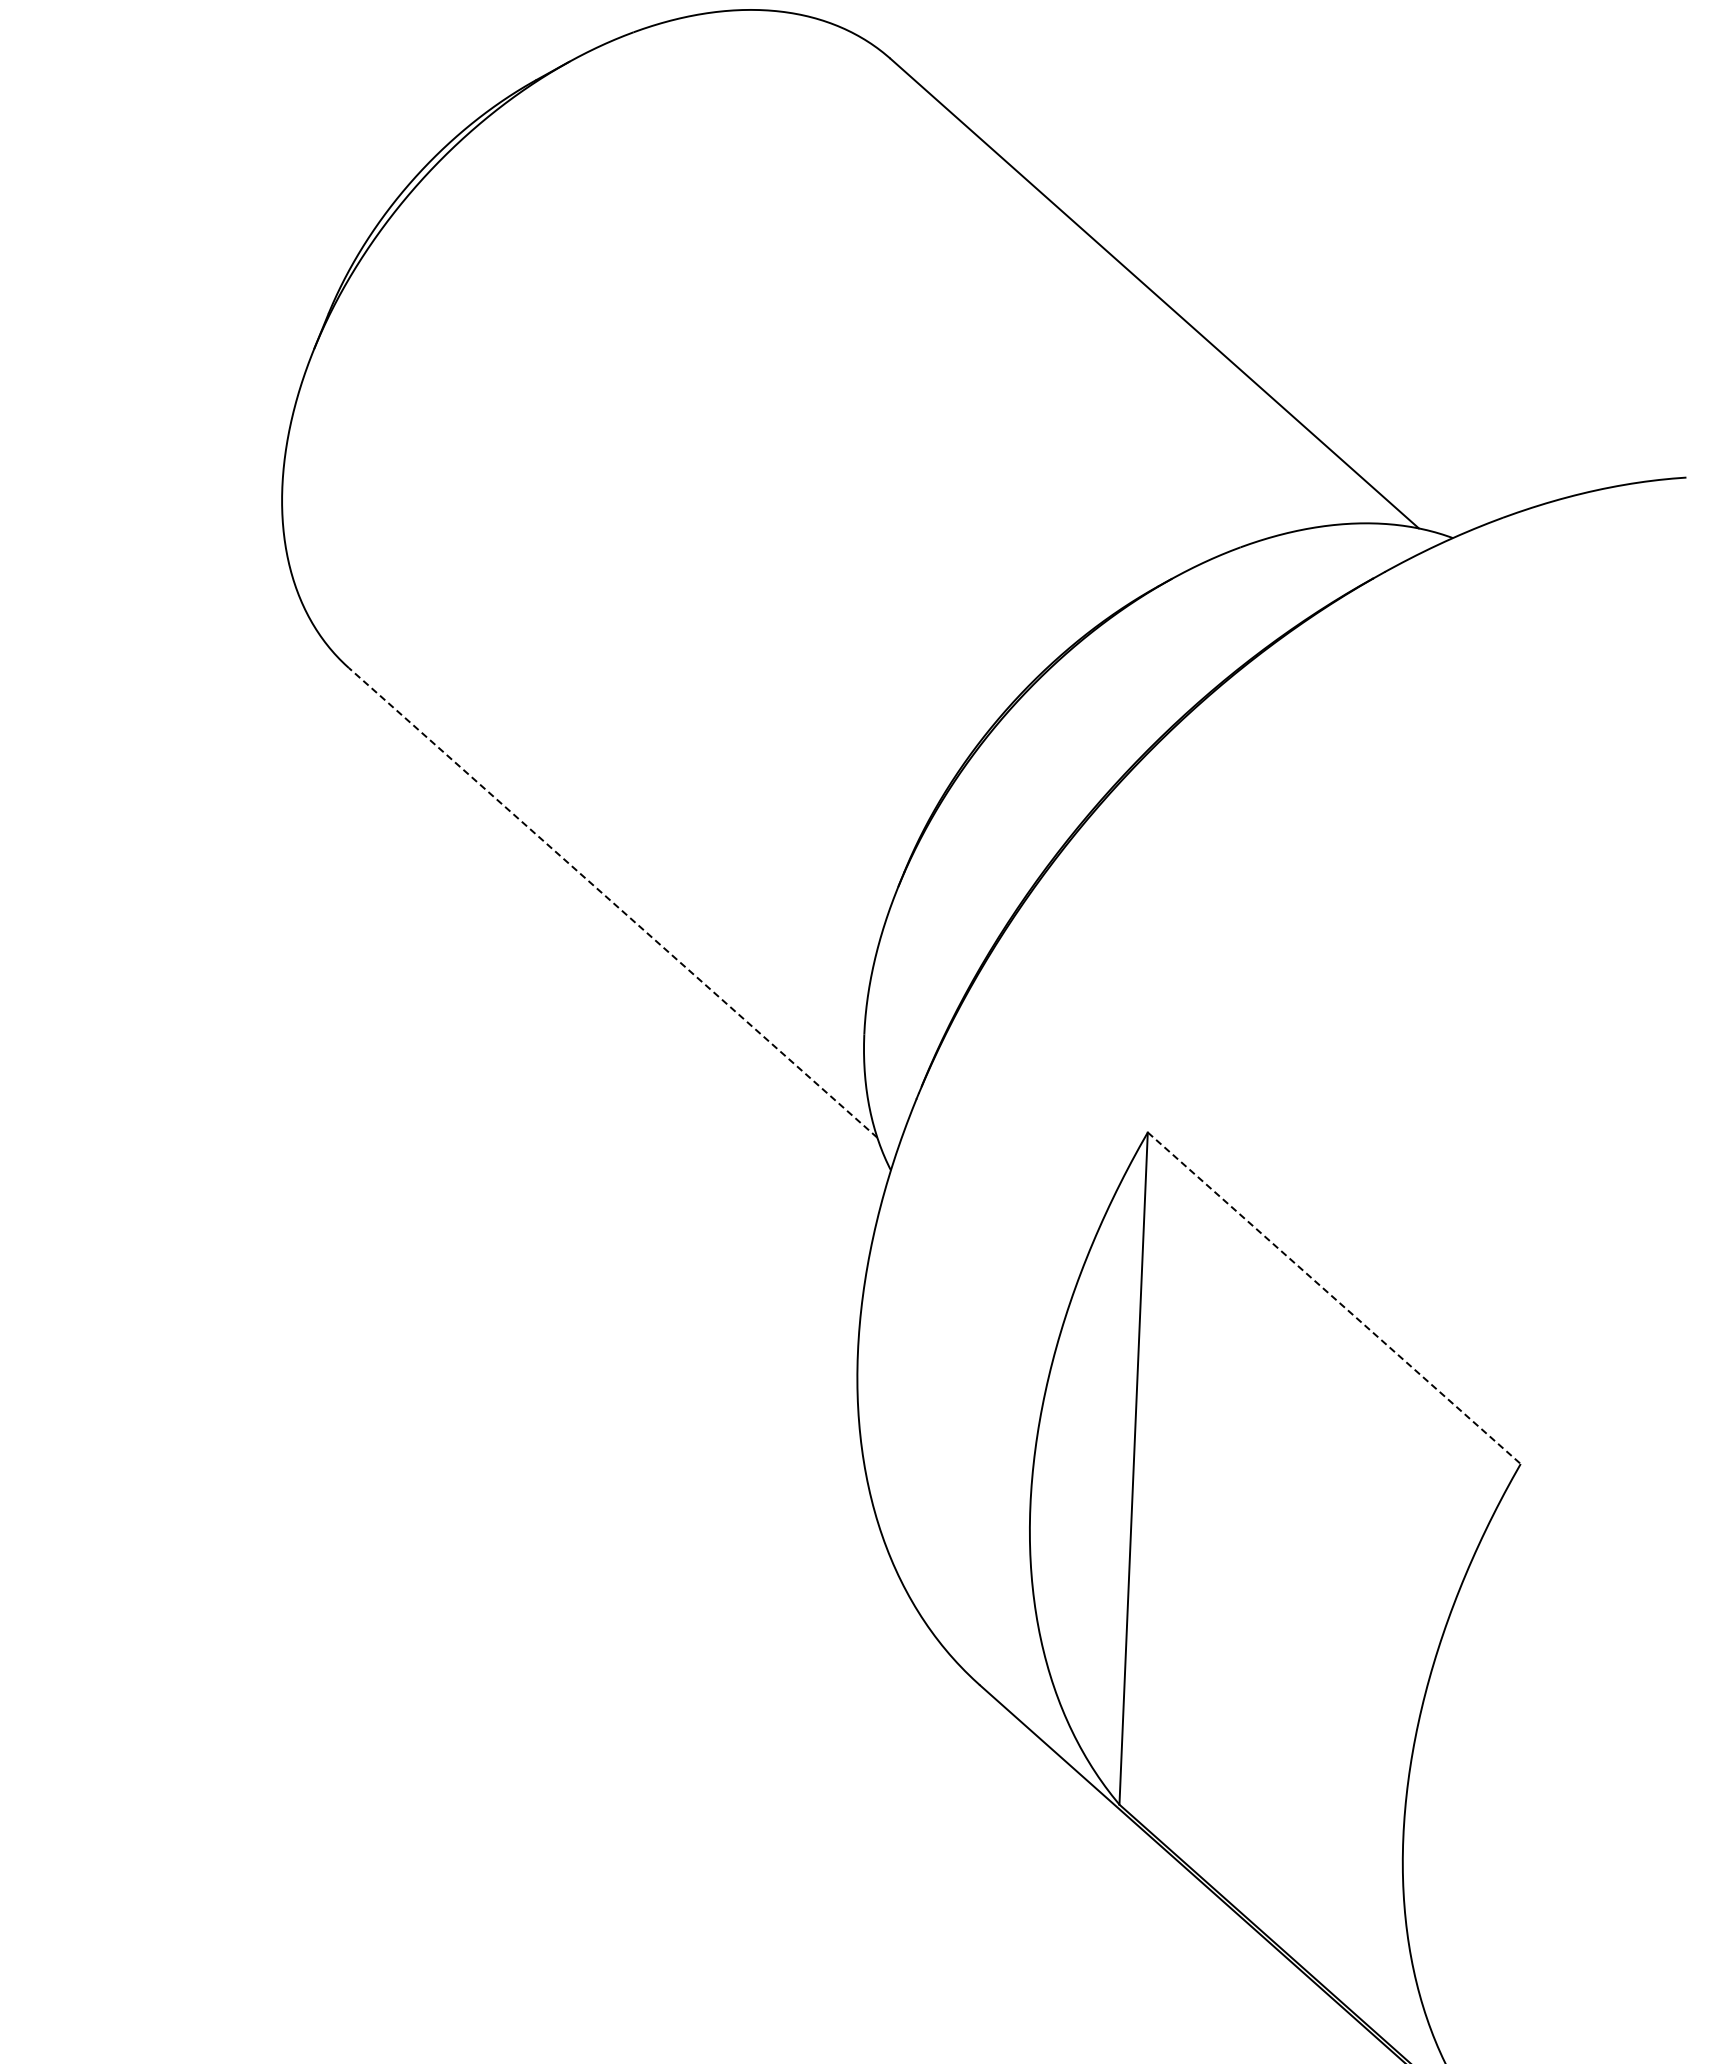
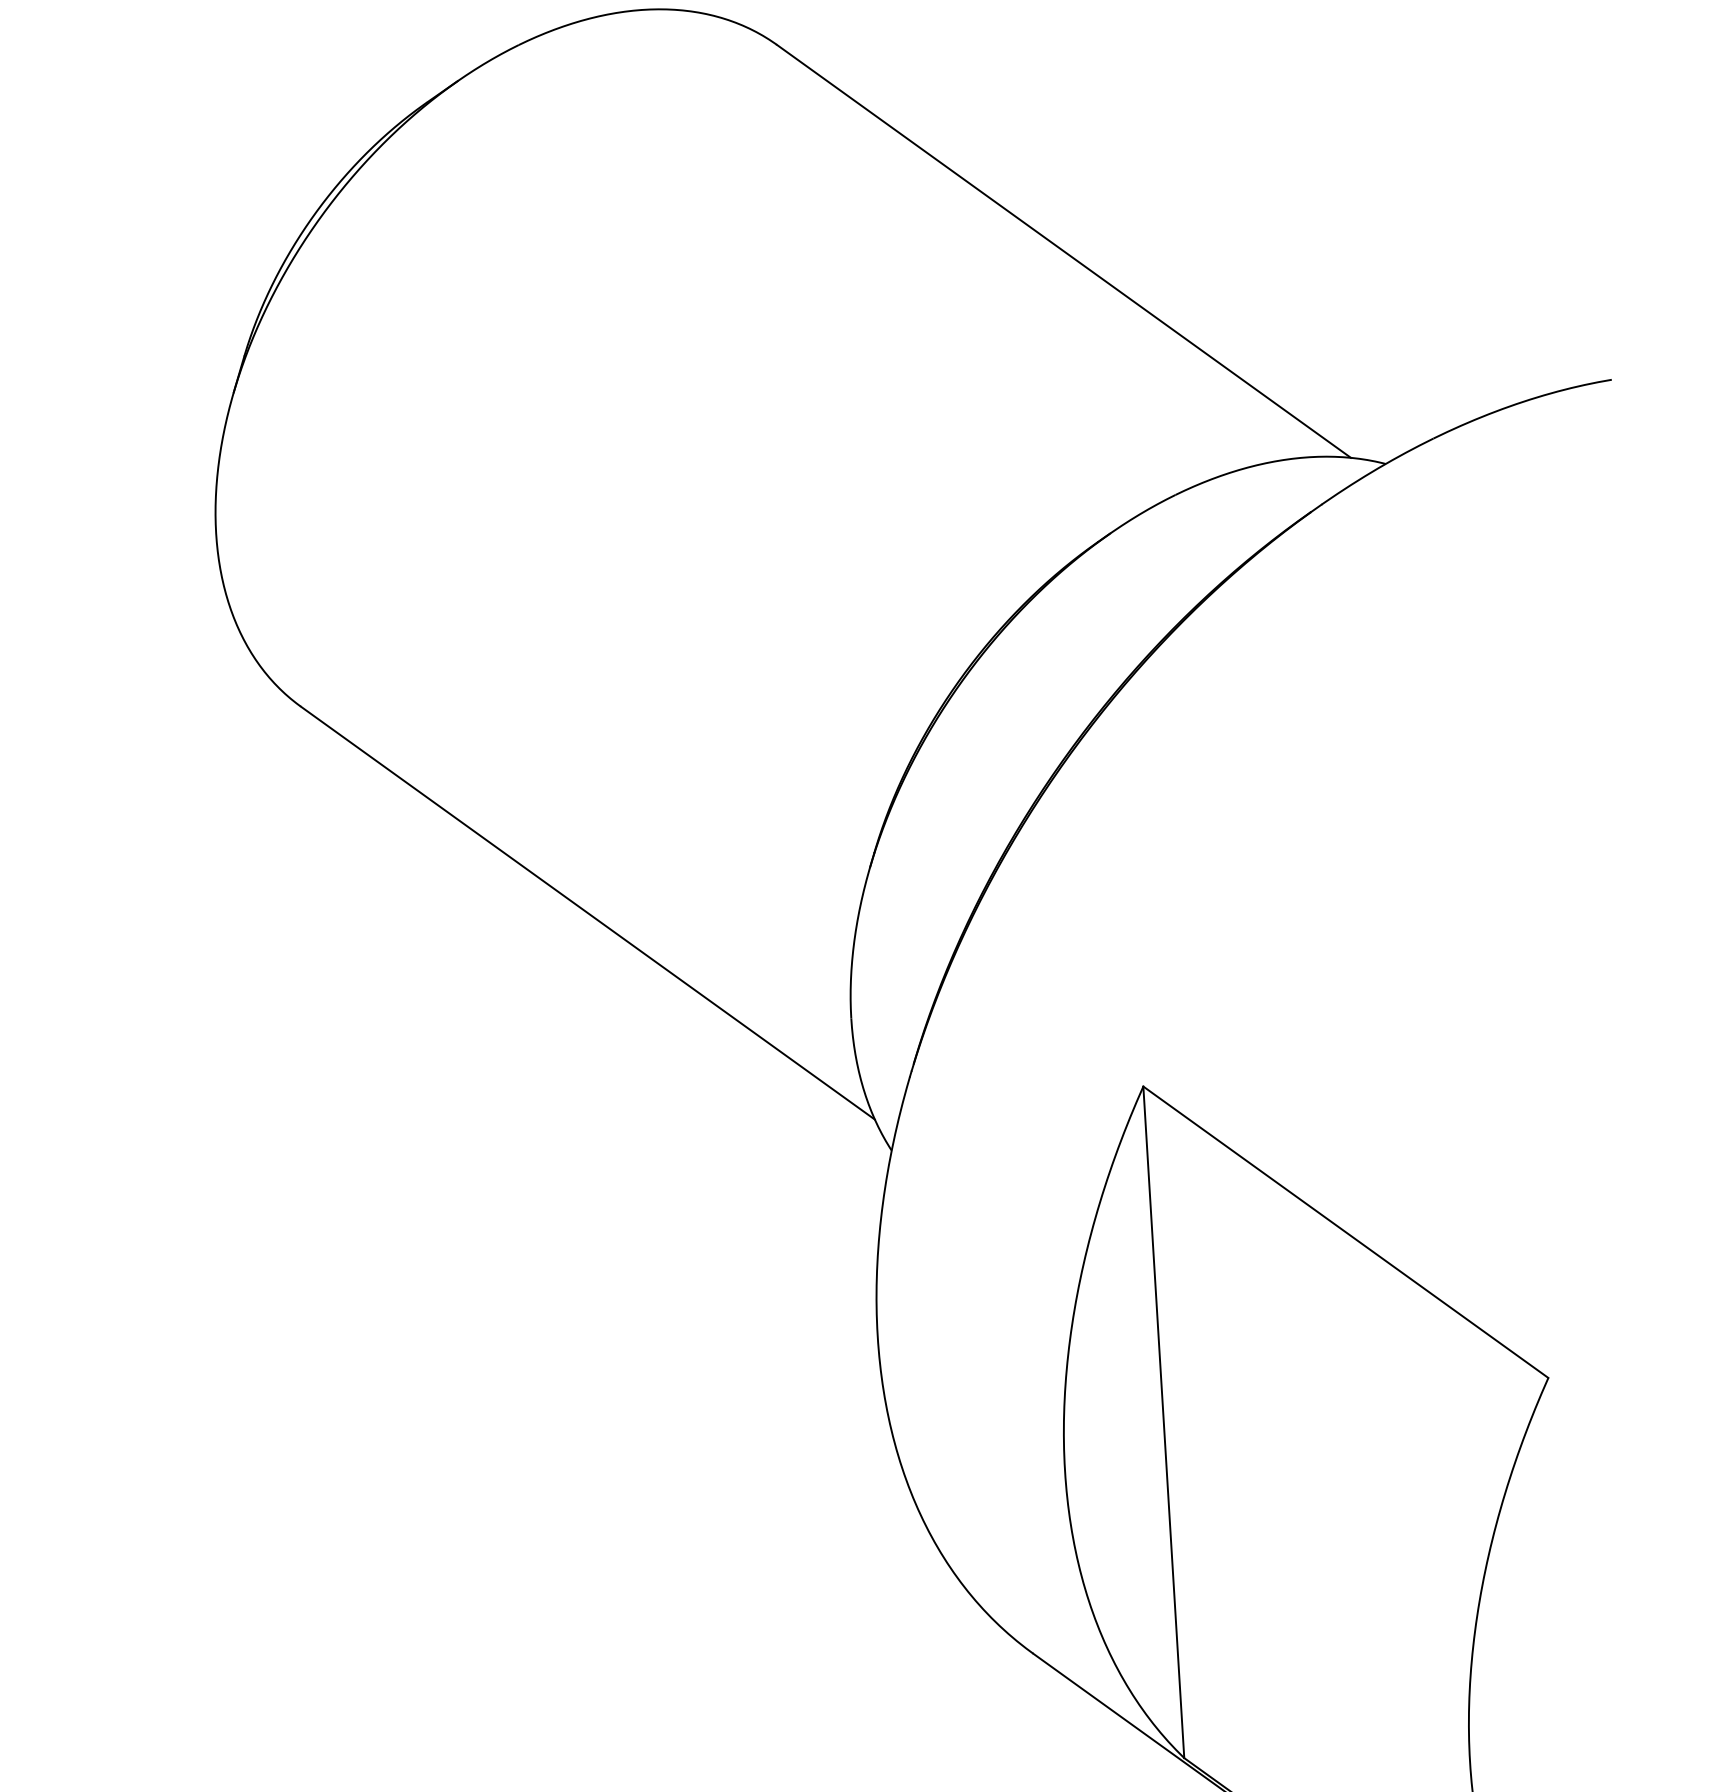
line: (613, 902) -> (588, 912), dashed -> solid
line: (1334, 1298) -> (1346, 1232), dashed -> solid

